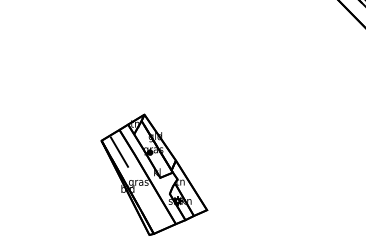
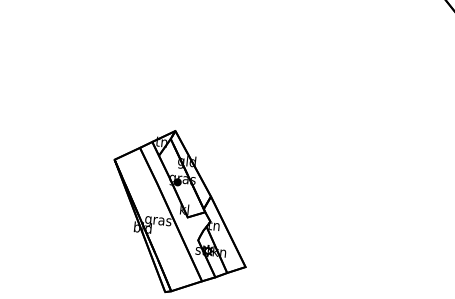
line: (119, 151) -> (137, 176), removed

